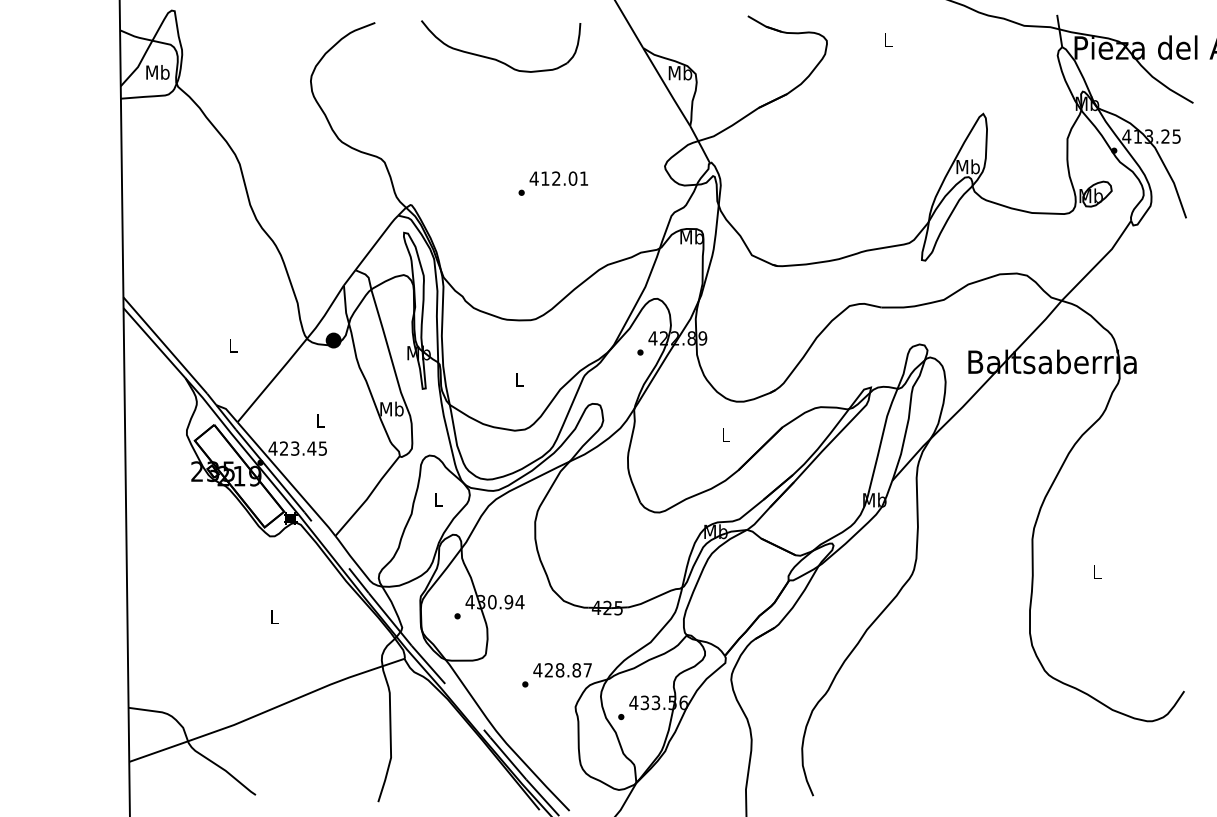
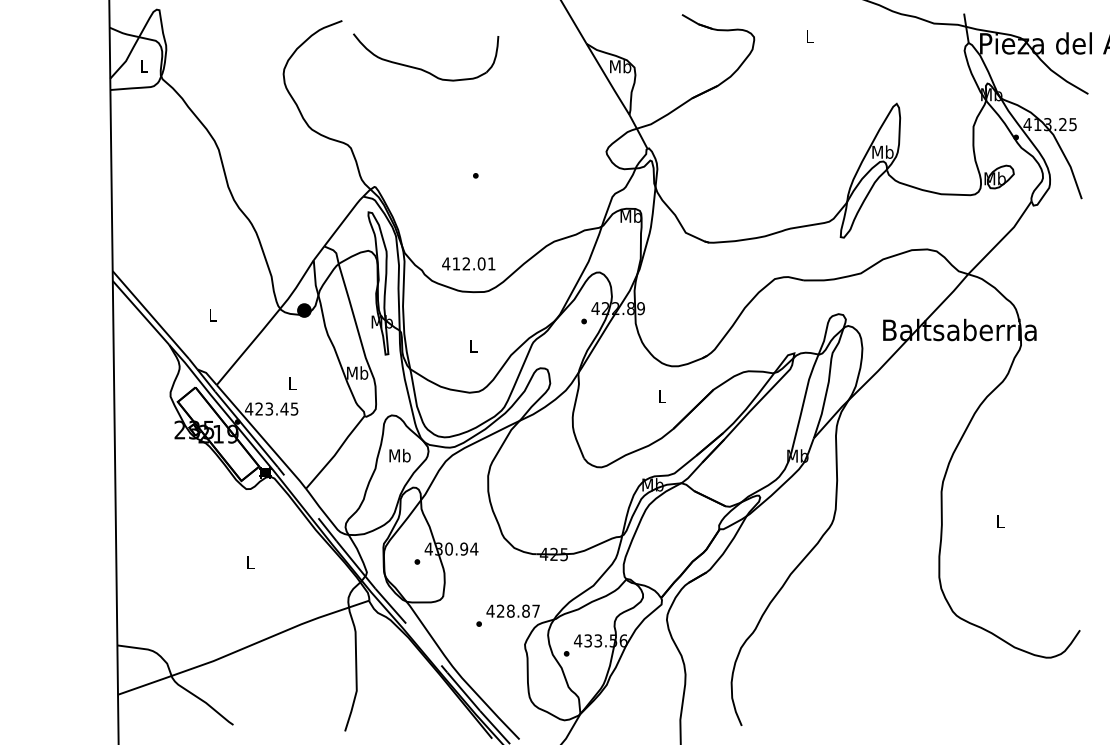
part: (496, 58) -> (421, 68), moved
text: (157, 71) -> (143, 65), Mb -> L
text: (558, 178) -> (468, 263), moved
text: (437, 499) -> (399, 455), L -> Mb

